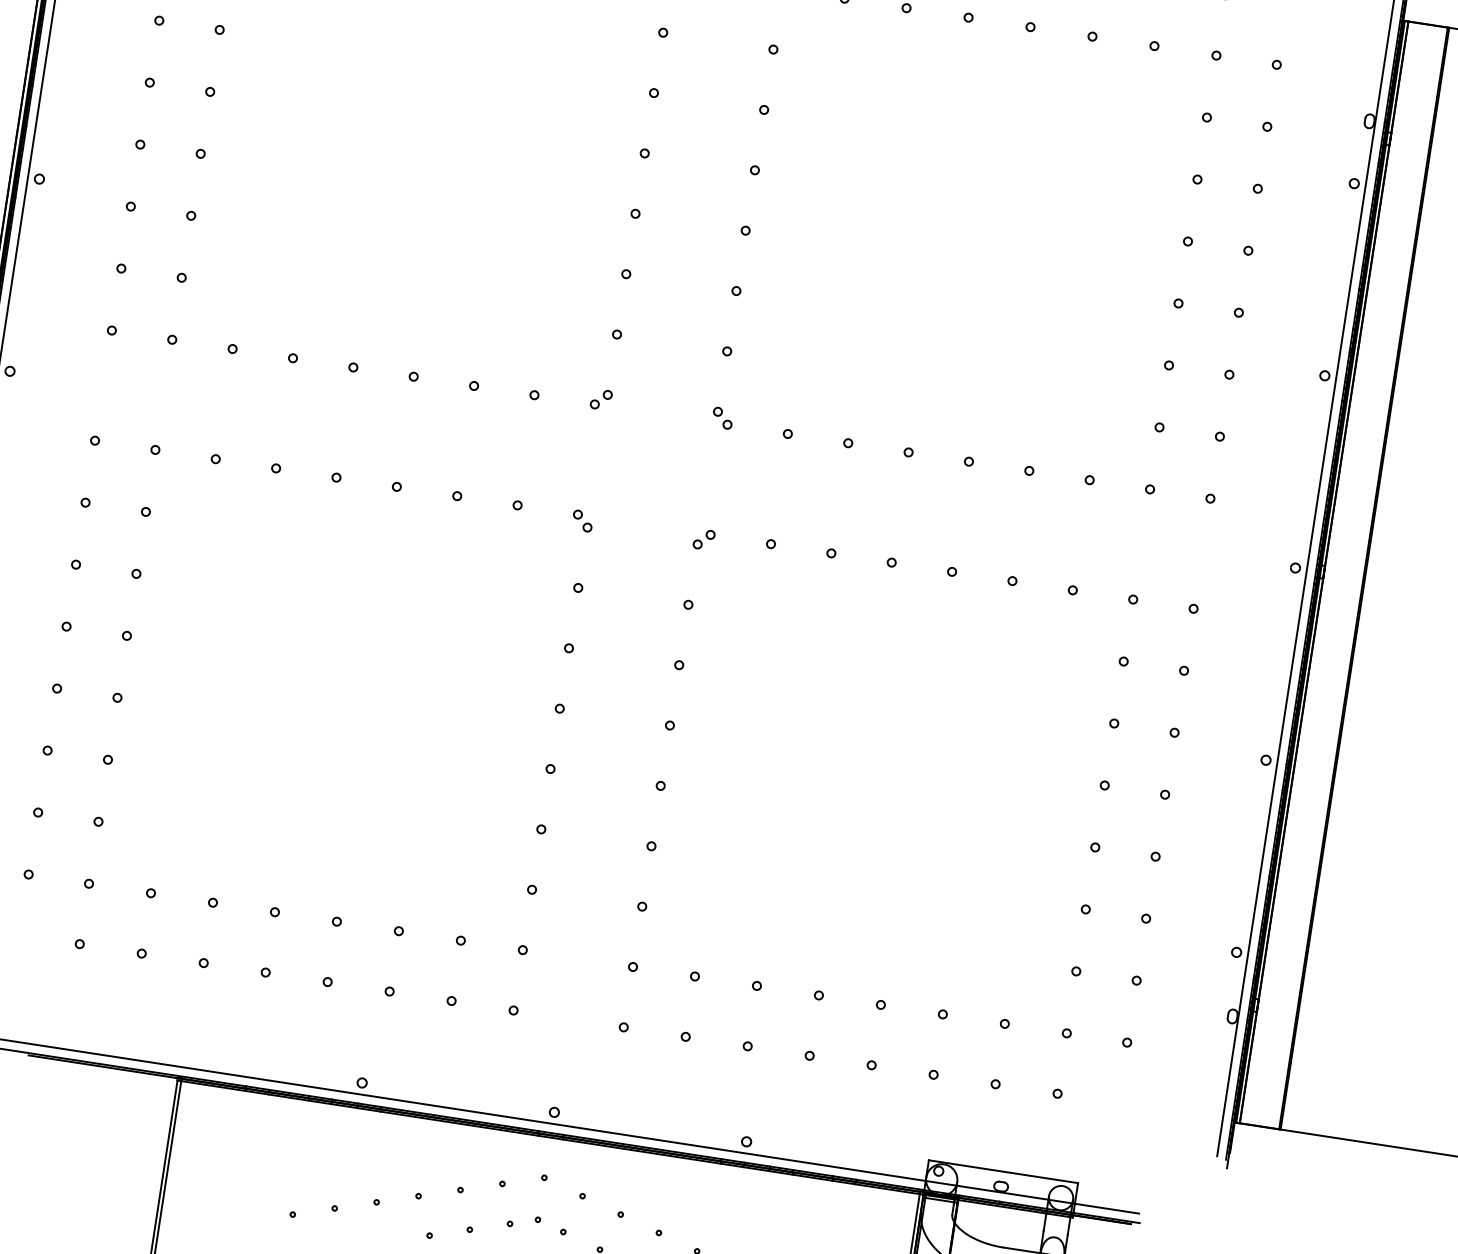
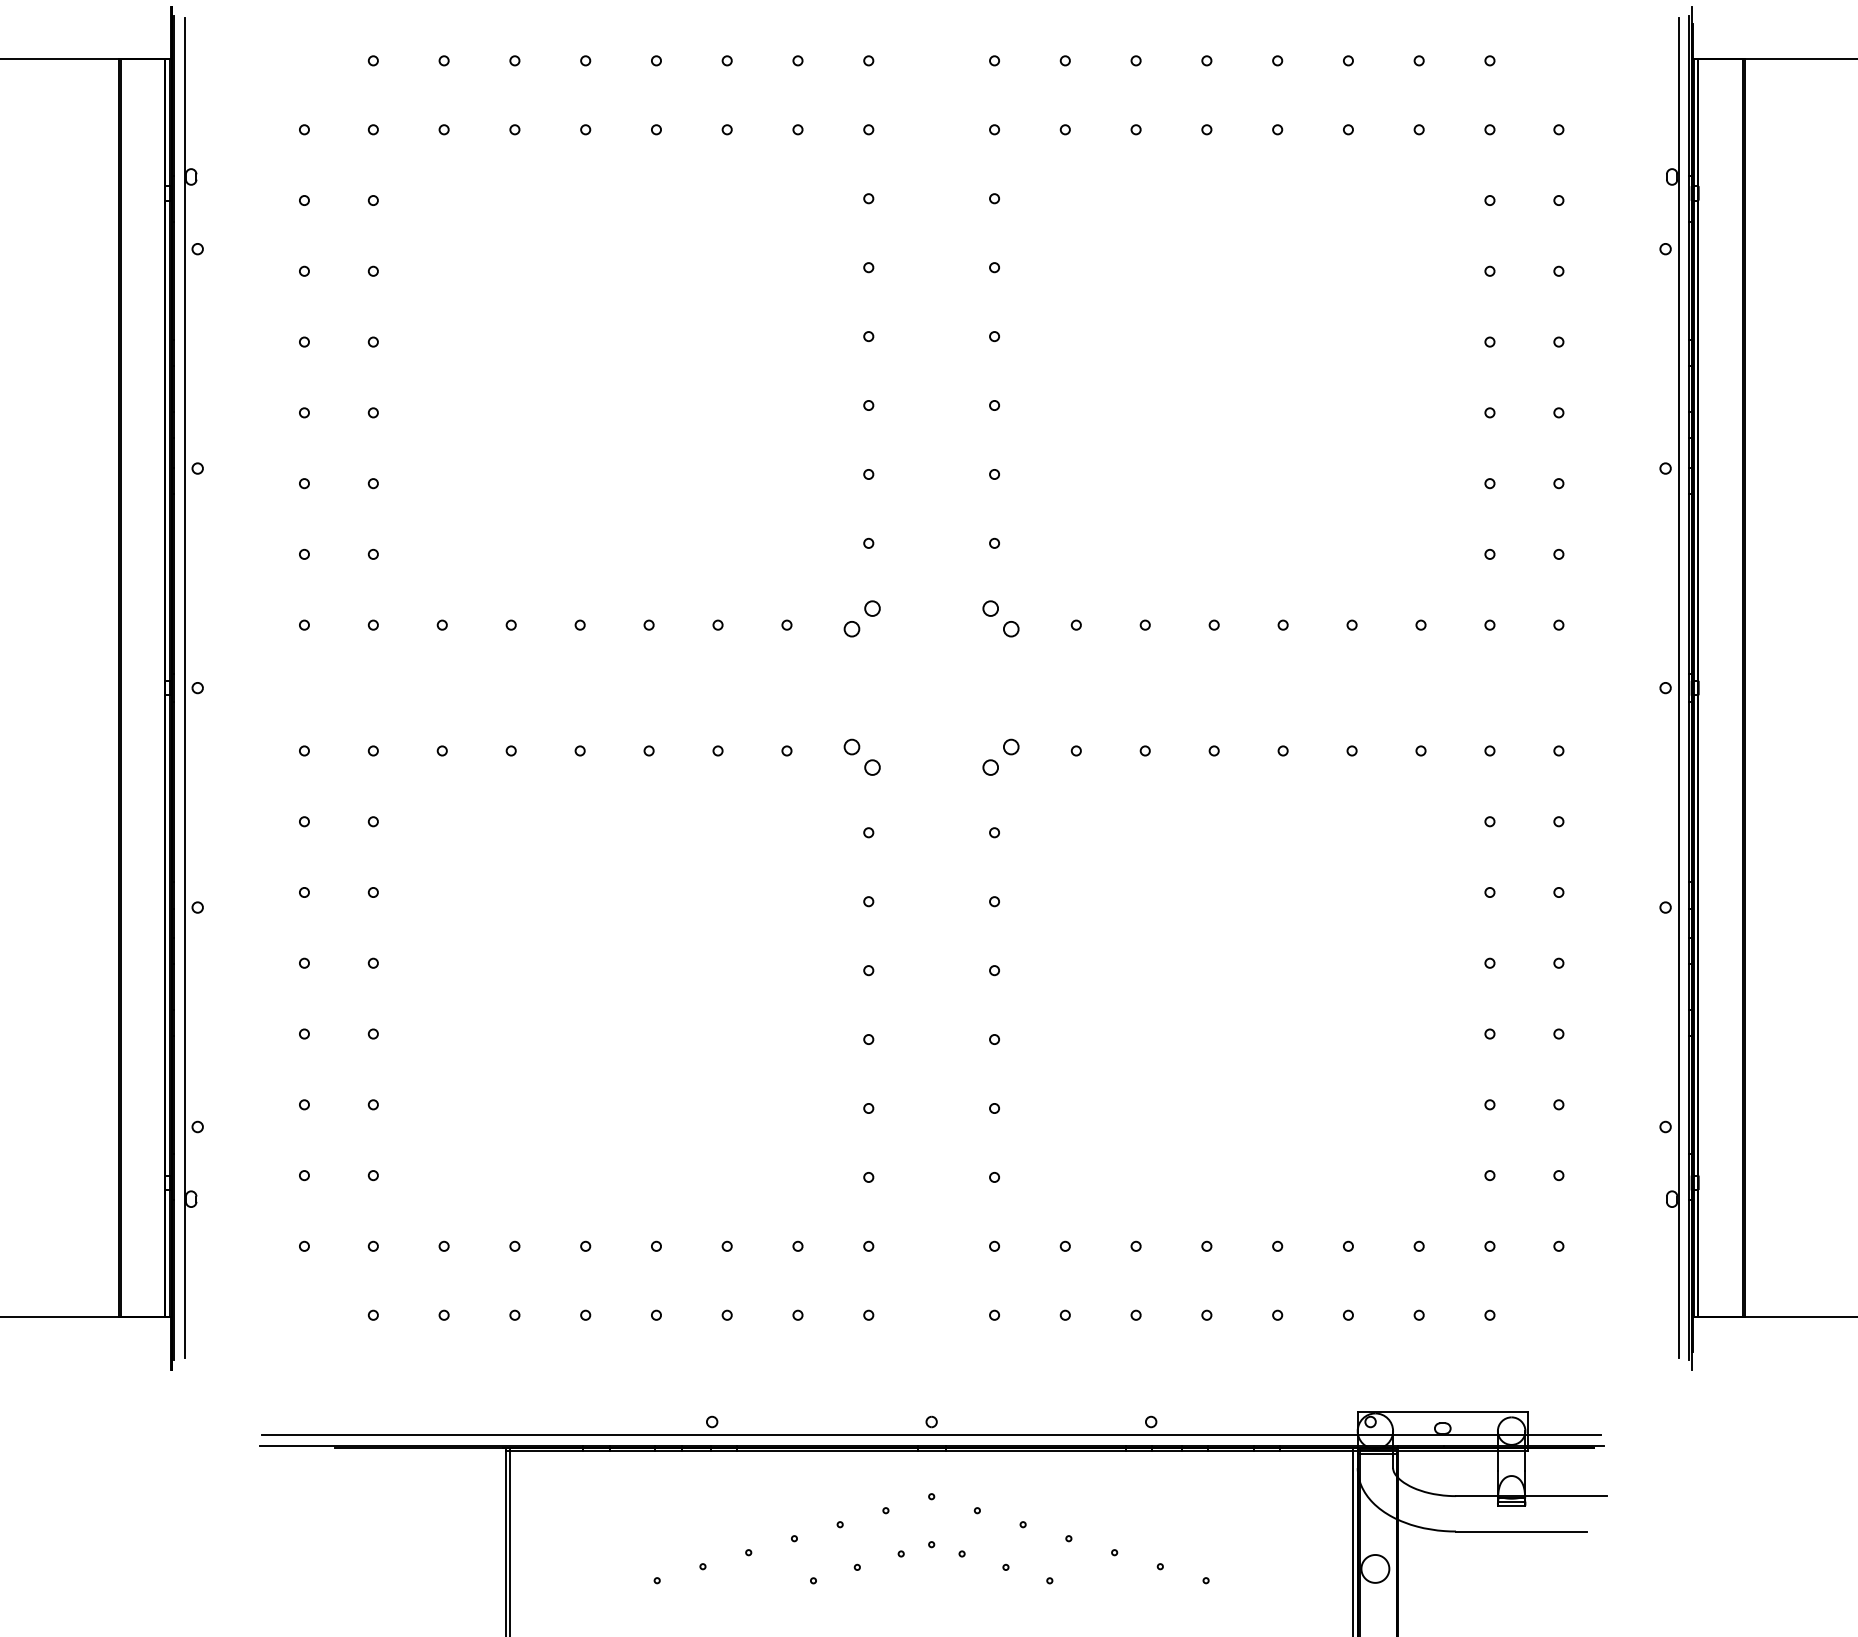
part: (601, 399) -> (862, 618), size x1.6
part: (722, 417) -> (1000, 618), size x1.6
part: (582, 521) -> (862, 757), size x1.6
part: (703, 539) -> (1000, 757), size x1.6

